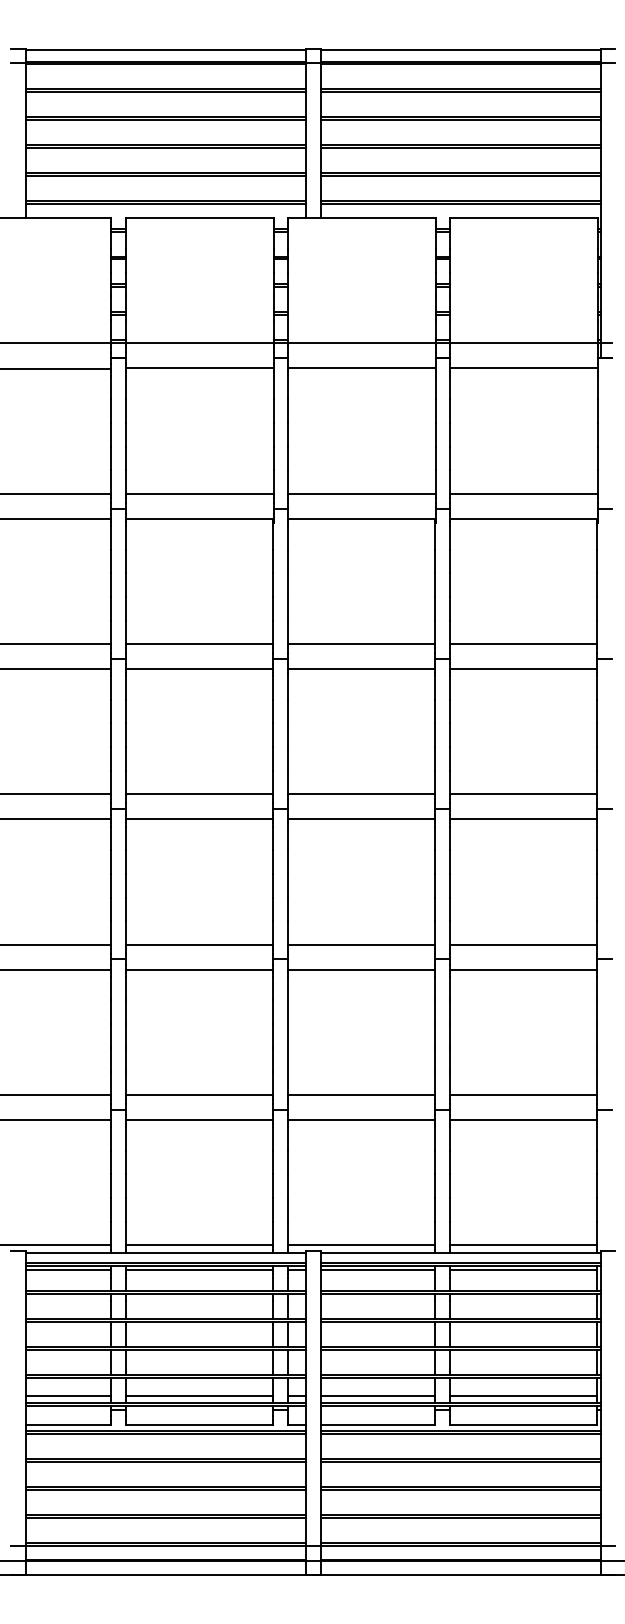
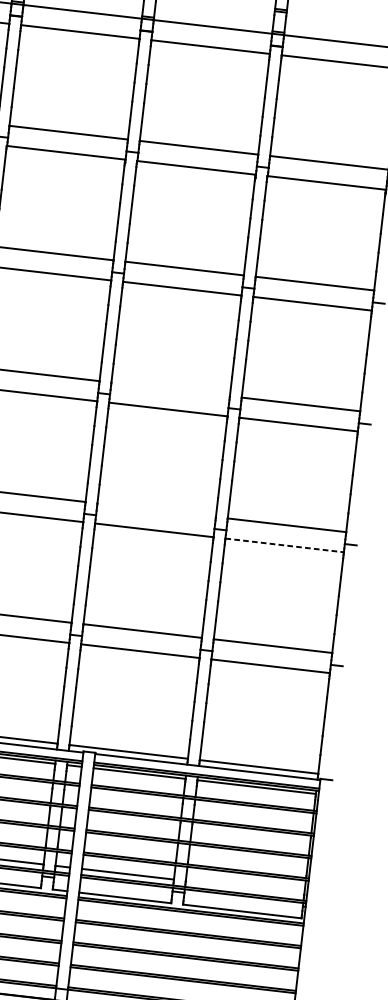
line: (361, 794) -> (170, 389), removed
line: (361, 944) -> (156, 510), removed
line: (523, 969) -> (284, 545), solid -> dashed
line: (523, 1395) -> (244, 887), removed

